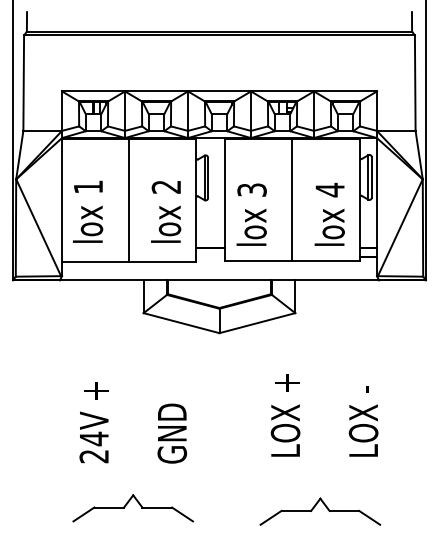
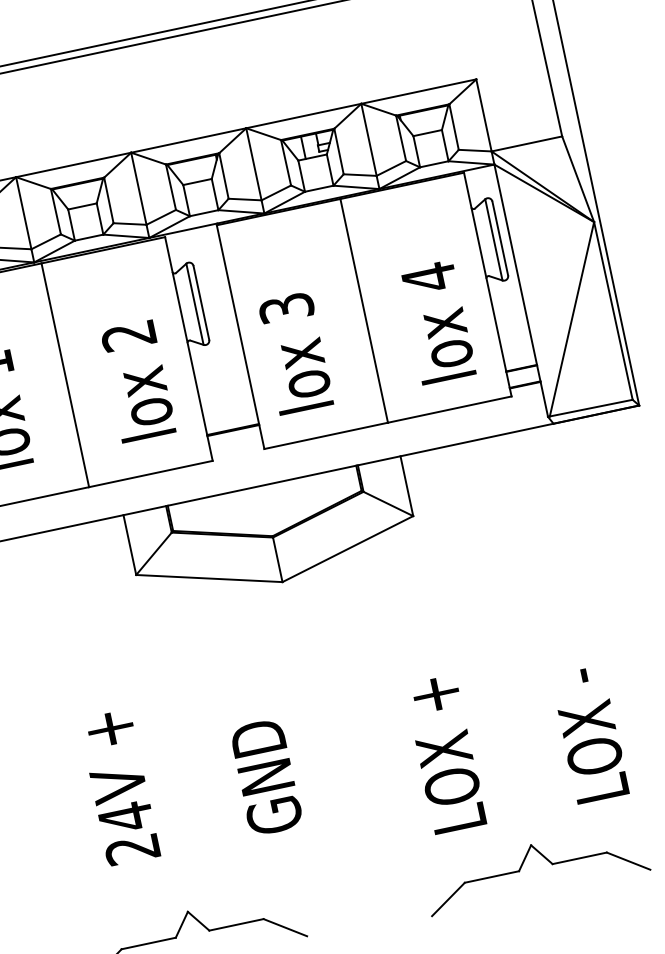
text: (324, 415) -> (516, 739), moved
text: (133, 422) -> (191, 772), moved

